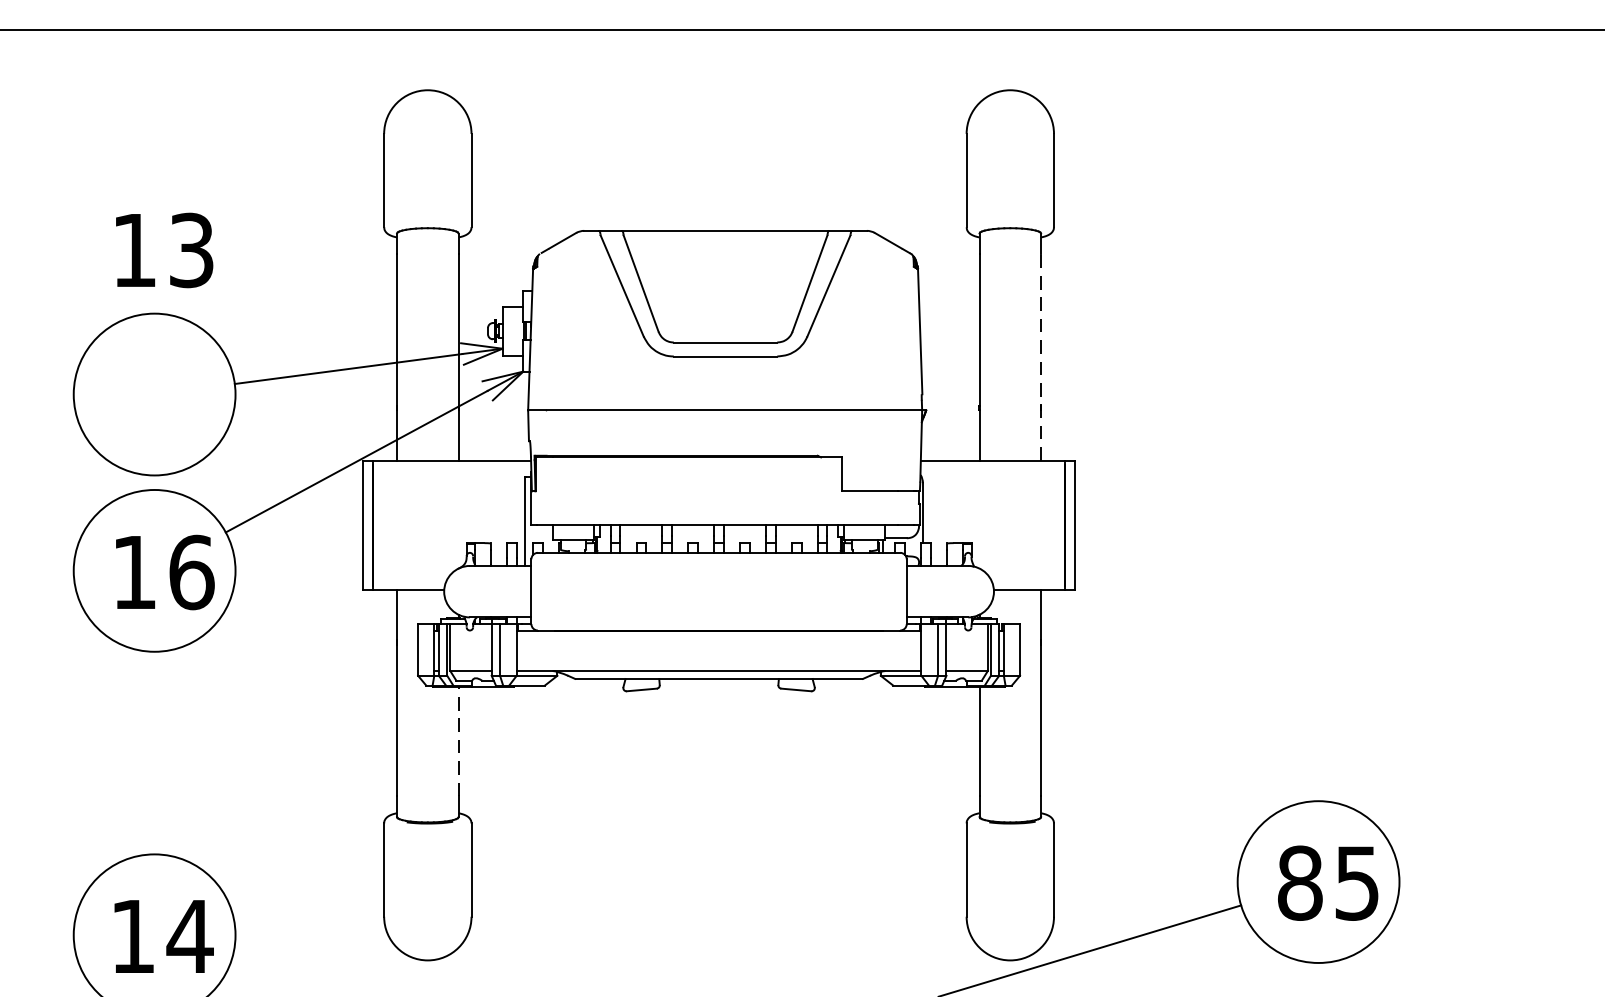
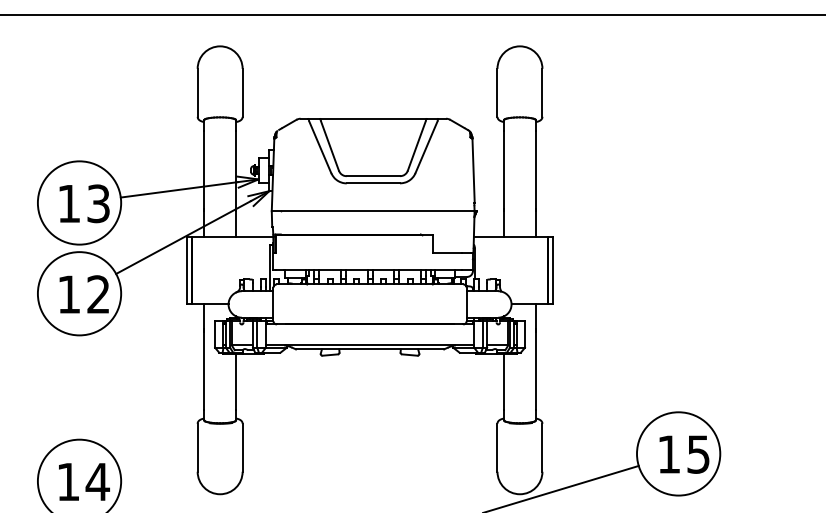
text: (164, 249) -> (84, 203), moved
line: (1040, 356) -> (535, 183), dashed -> solid
text: (191, 572) -> (98, 294), 16 -> 12
line: (457, 741) -> (235, 381), dashed -> solid
text: (1298, 883) -> (668, 454), 85 -> 15

